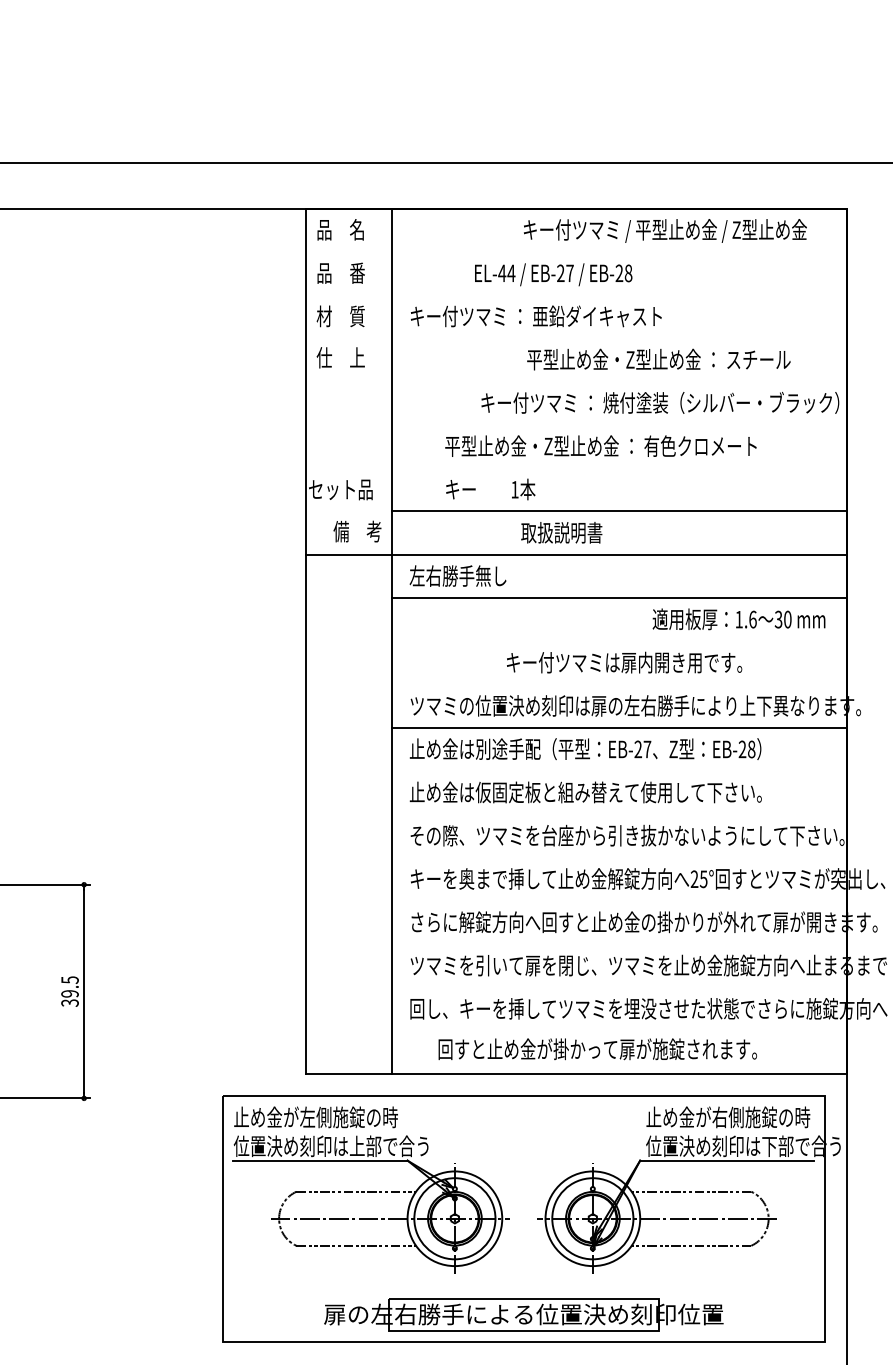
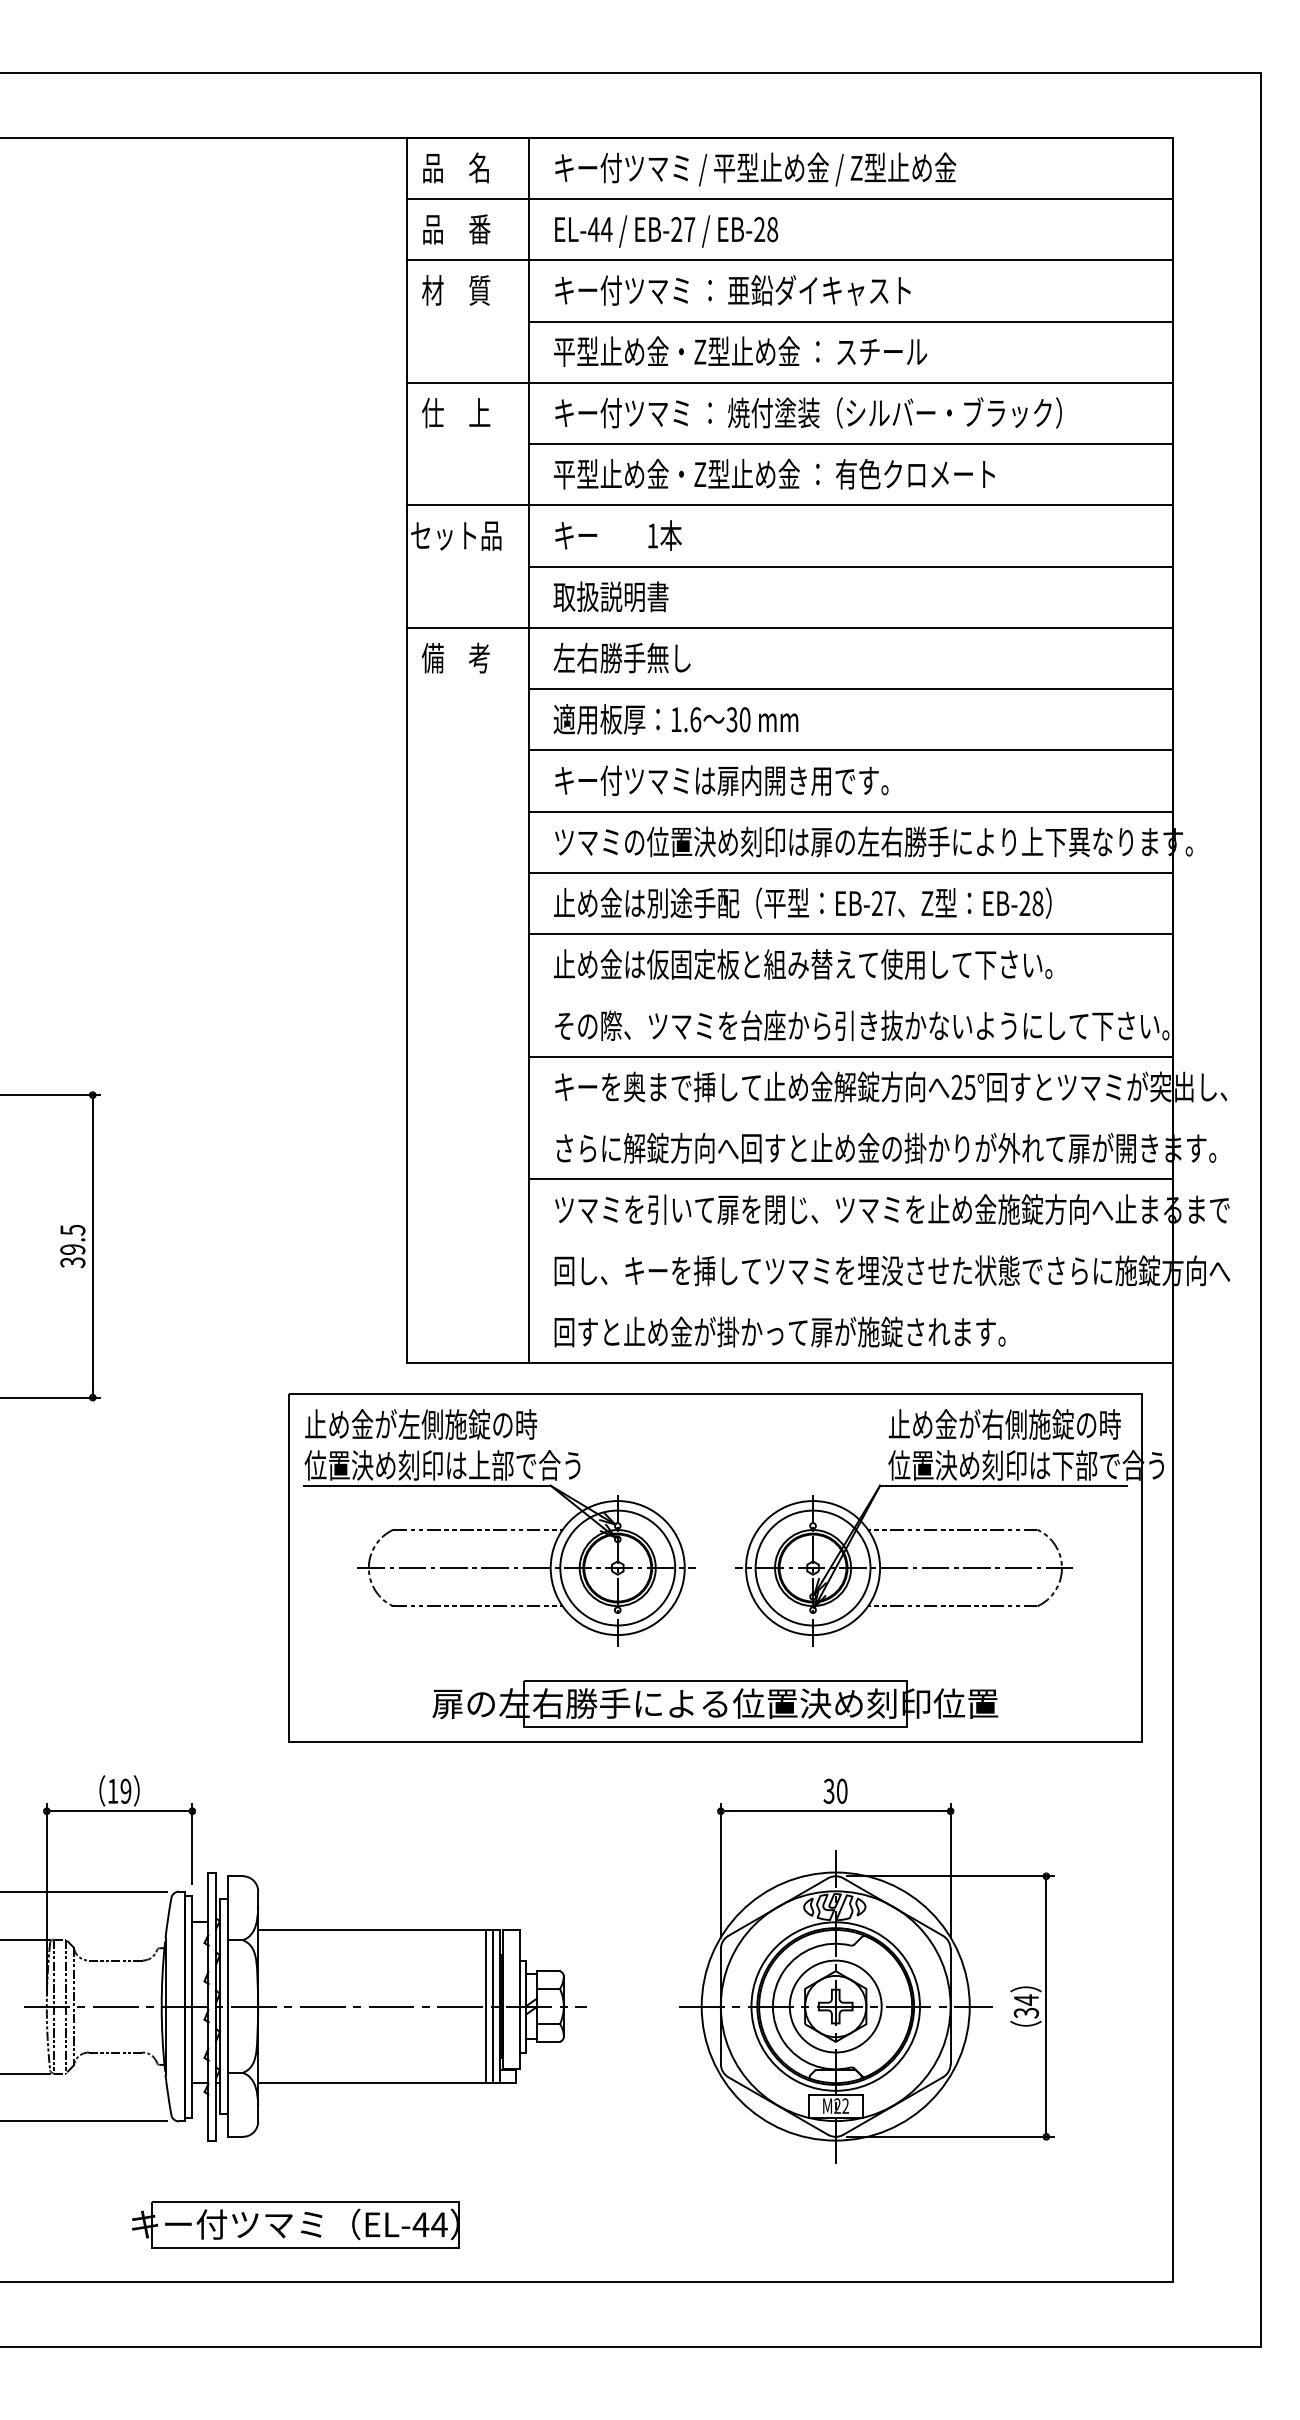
text: (665, 230) -> (755, 169), moved
line: (576, 251) -> (789, 198), added
text: (553, 274) -> (666, 231), moved
line: (576, 295) -> (789, 260), added
line: (619, 338) -> (850, 321), added
text: (341, 357) -> (456, 412), moved
text: (658, 359) -> (740, 351), moved
line: (576, 381) -> (789, 382), added
text: (660, 402) -> (808, 412), moved
line: (619, 425) -> (850, 444), added
text: (600, 445) -> (774, 473), moved
line: (576, 468) -> (789, 505), added
text: (490, 489) -> (618, 535), moved
text: (357, 531) -> (455, 657), moved
text: (561, 532) -> (610, 596), moved
text: (738, 619) -> (675, 719), moved
line: (619, 641) -> (850, 750), added
text: (624, 662) -> (721, 780), moved
line: (619, 684) -> (850, 811), added
line: (619, 771) -> (850, 934), added
line: (619, 857) -> (850, 1056), added
line: (619, 944) -> (850, 1179), added
text: (597, 1048) -> (779, 1331), moved

